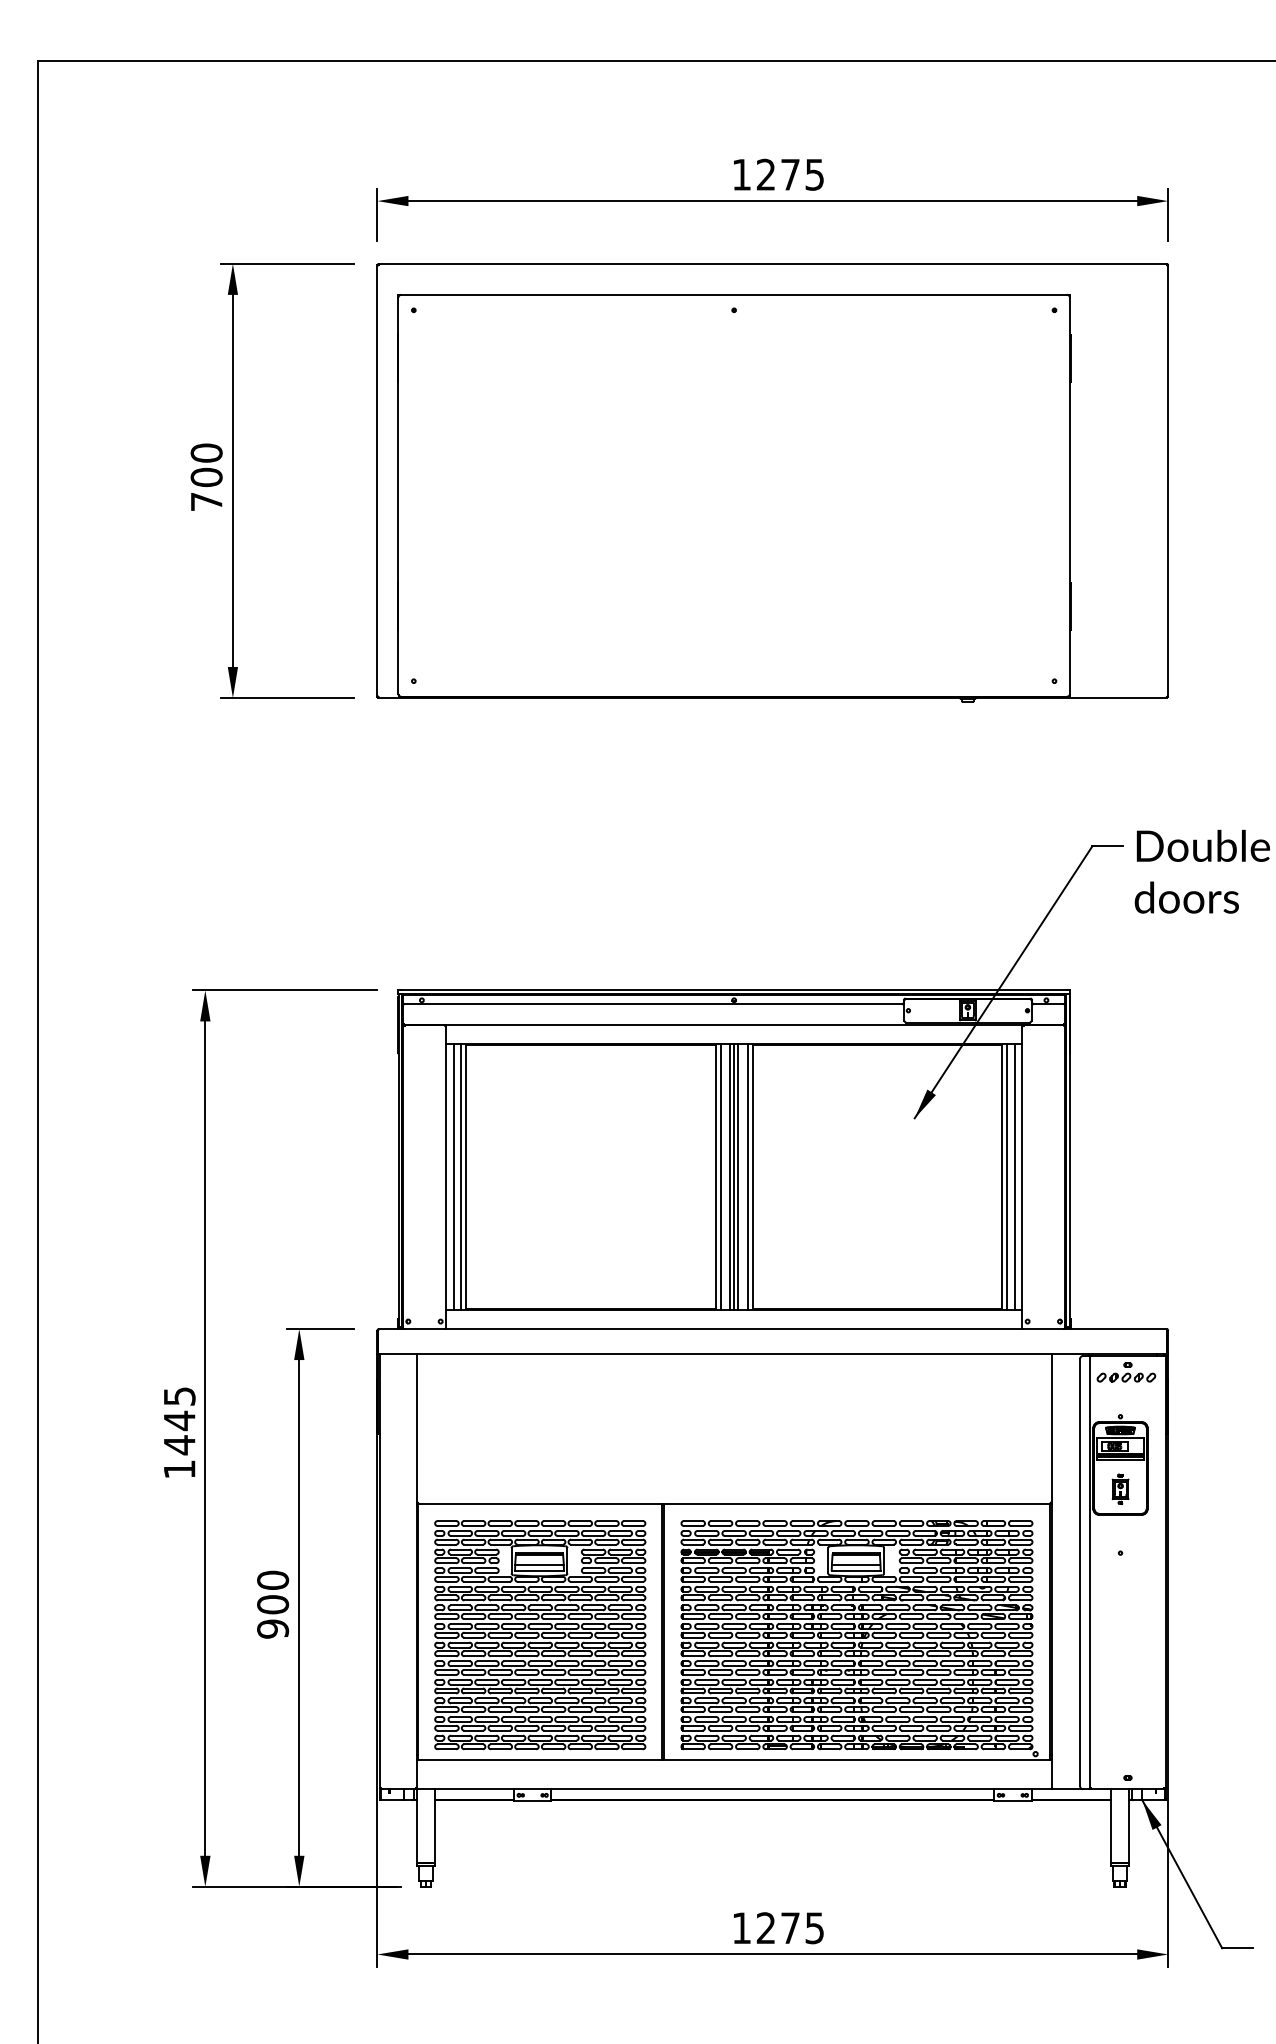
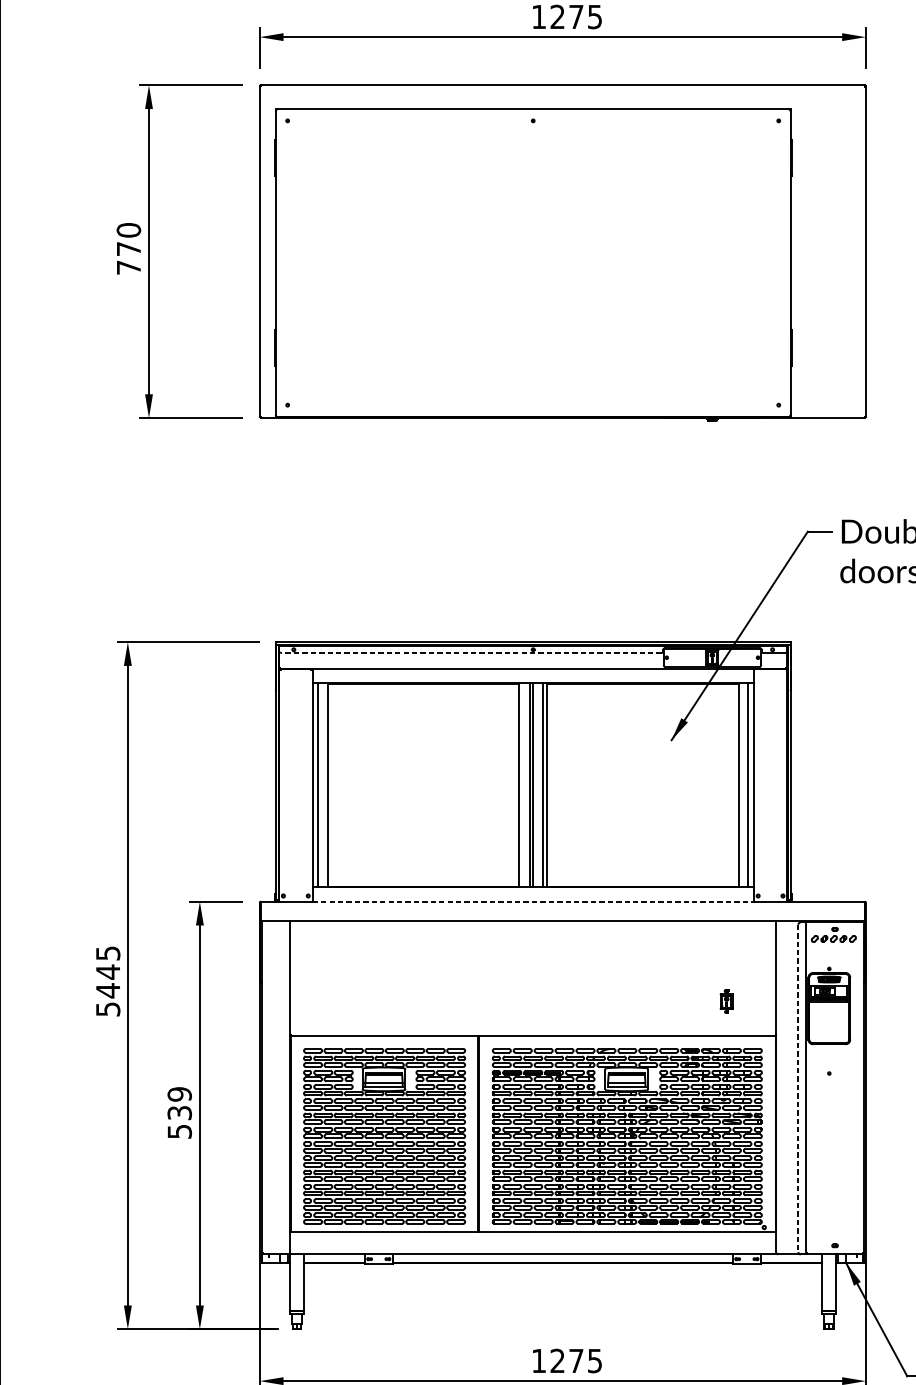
text: (206, 477) -> (128, 249), 700 -> 770
line: (653, 1004) -> (471, 652), solid -> dashed
line: (460, 1176) -> (323, 784), removed
line: (720, 1176) -> (522, 784), removed
line: (738, 1176) -> (536, 784), removed
line: (1007, 1176) -> (742, 784), removed
line: (734, 1329) -> (533, 902), solid -> dashed
text: (179, 1469) -> (108, 1009), 1445 -> 5445
part: (1120, 1488) -> (726, 1000), moved
line: (1080, 1572) -> (798, 1088), solid -> dashed
text: (273, 1604) -> (180, 1112), 900 -> 539

